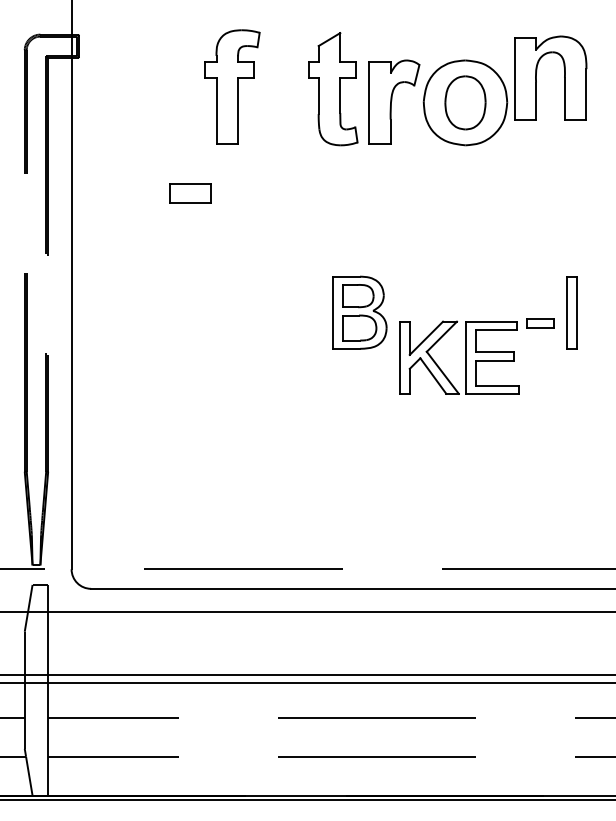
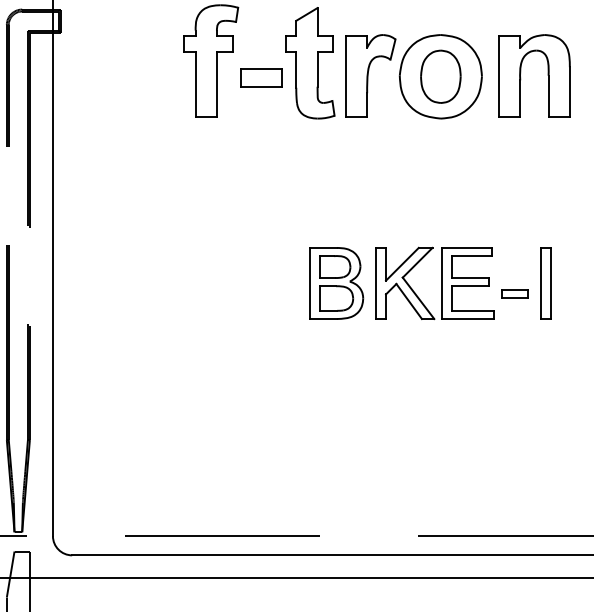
part: (536, 77) -> (520, 75), moved
part: (190, 193) -> (261, 78), moved
part: (459, 357) -> (434, 283), moved

